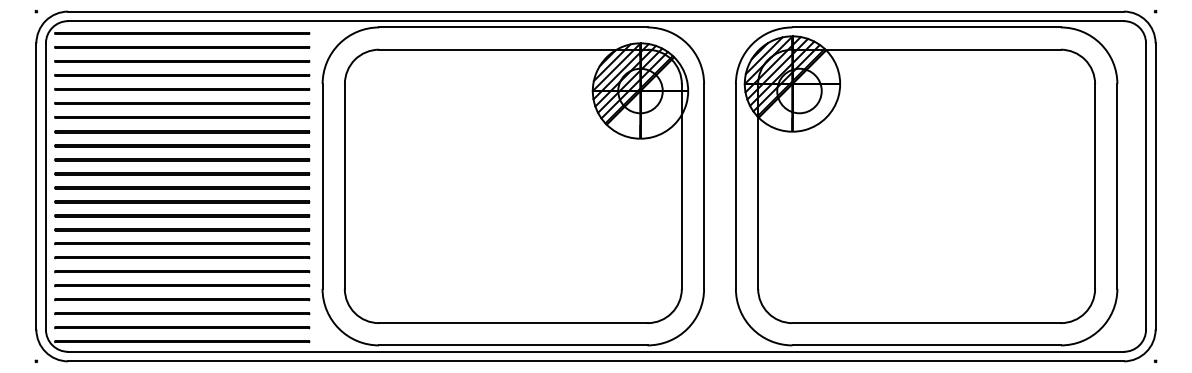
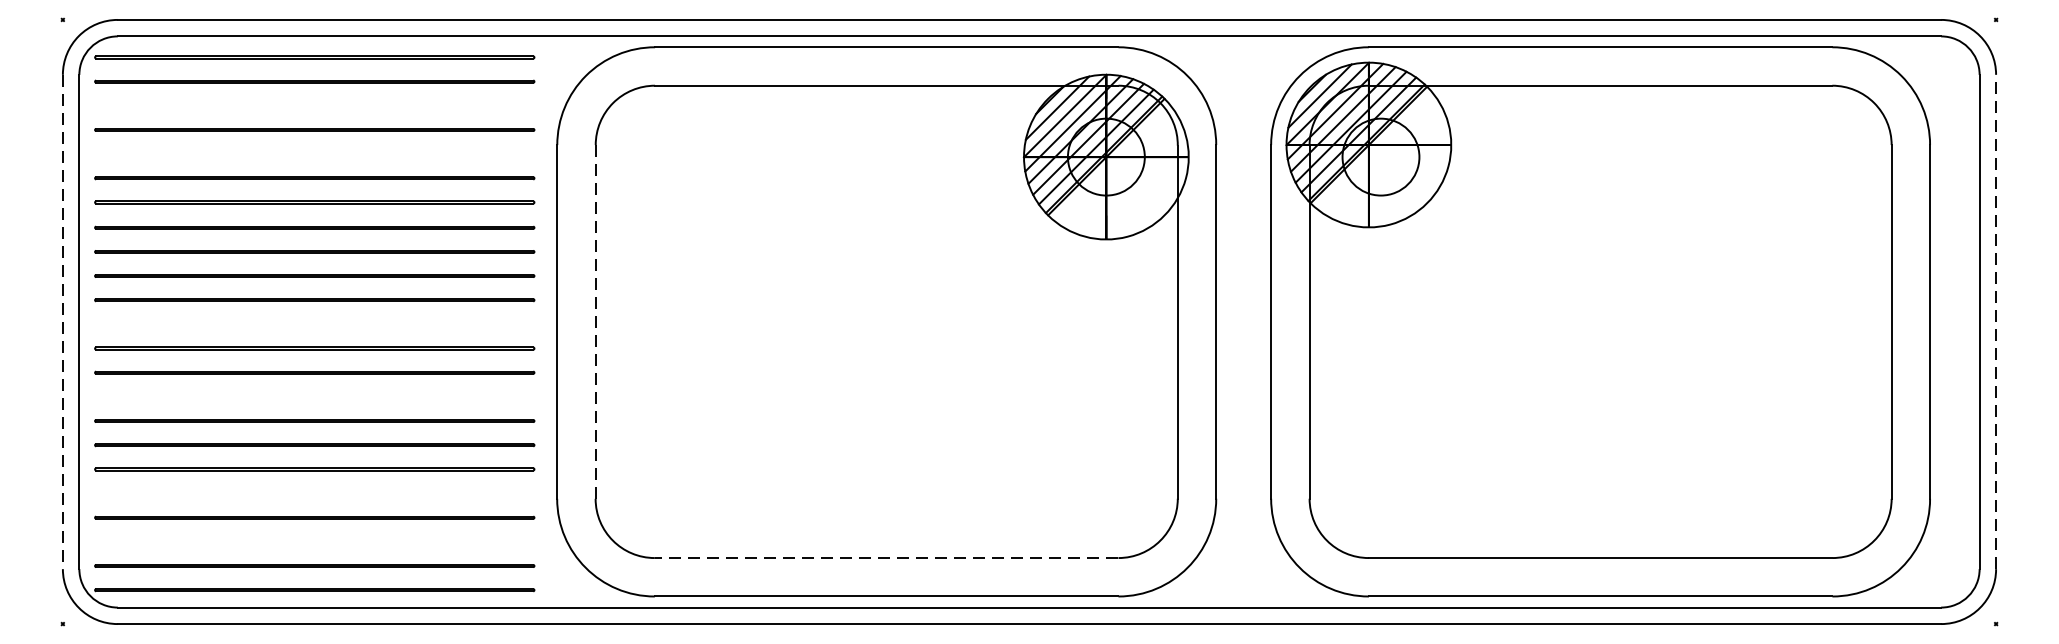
line: (182, 61) -> (315, 106), removed
line: (182, 89) -> (315, 154), removed
line: (36, 186) -> (63, 322), solid -> dashed
line: (344, 186) -> (595, 322), solid -> dashed
line: (1155, 186) -> (1995, 322), solid -> dashed
line: (182, 187) -> (315, 323), removed
line: (182, 229) -> (315, 396), removed
line: (182, 285) -> (315, 493), removed
line: (182, 313) -> (315, 541), removed
line: (512, 323) -> (885, 558), solid -> dashed

